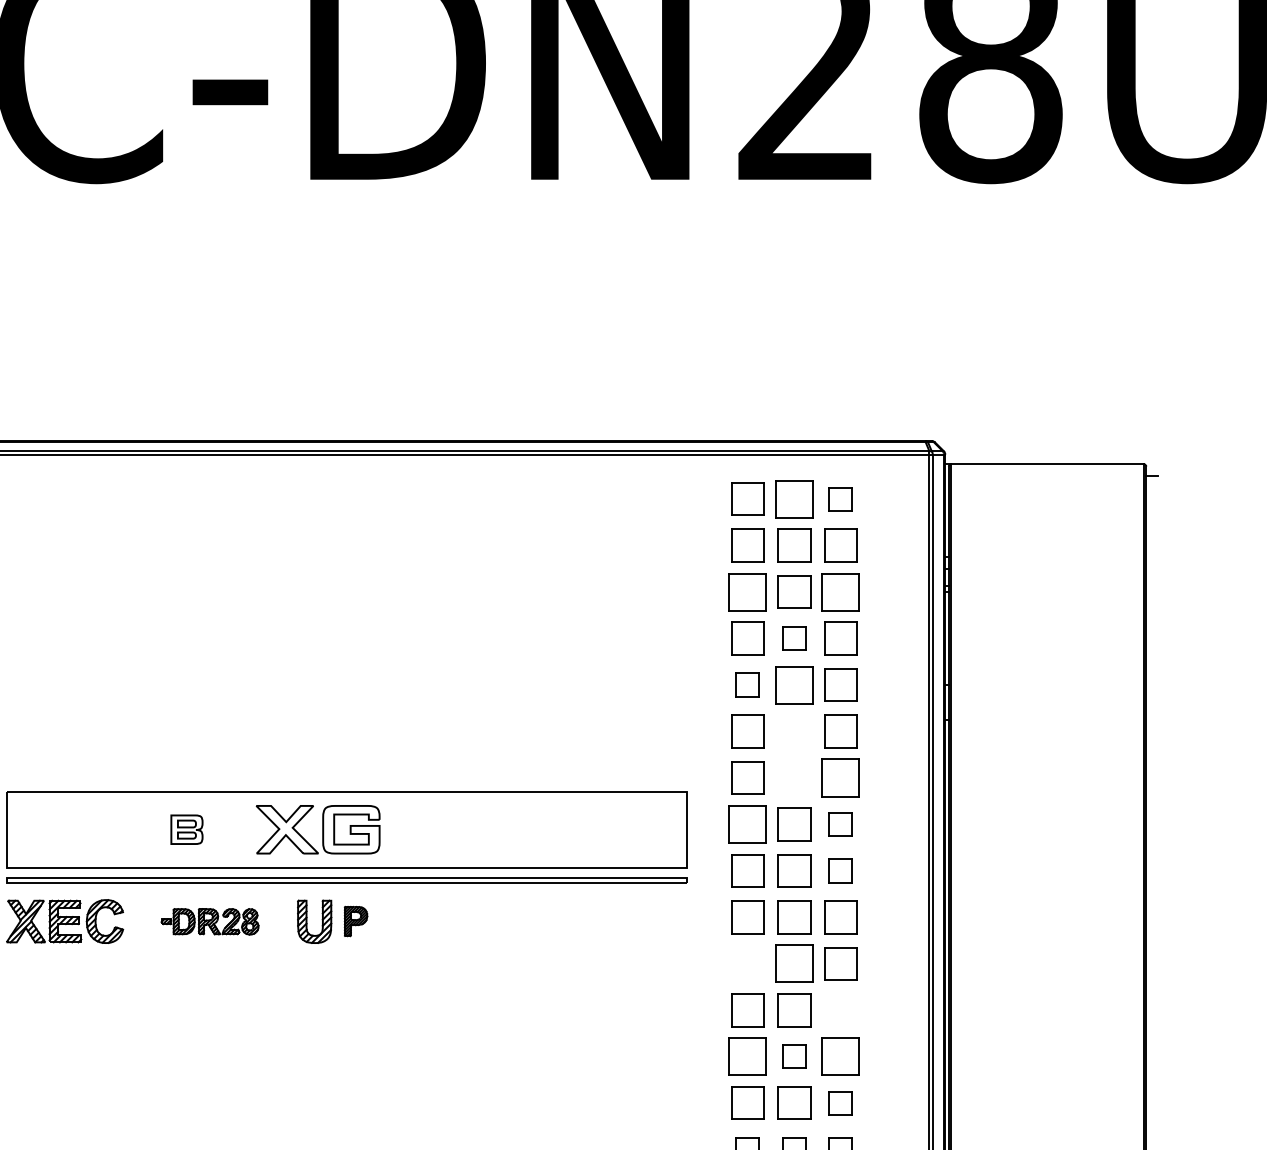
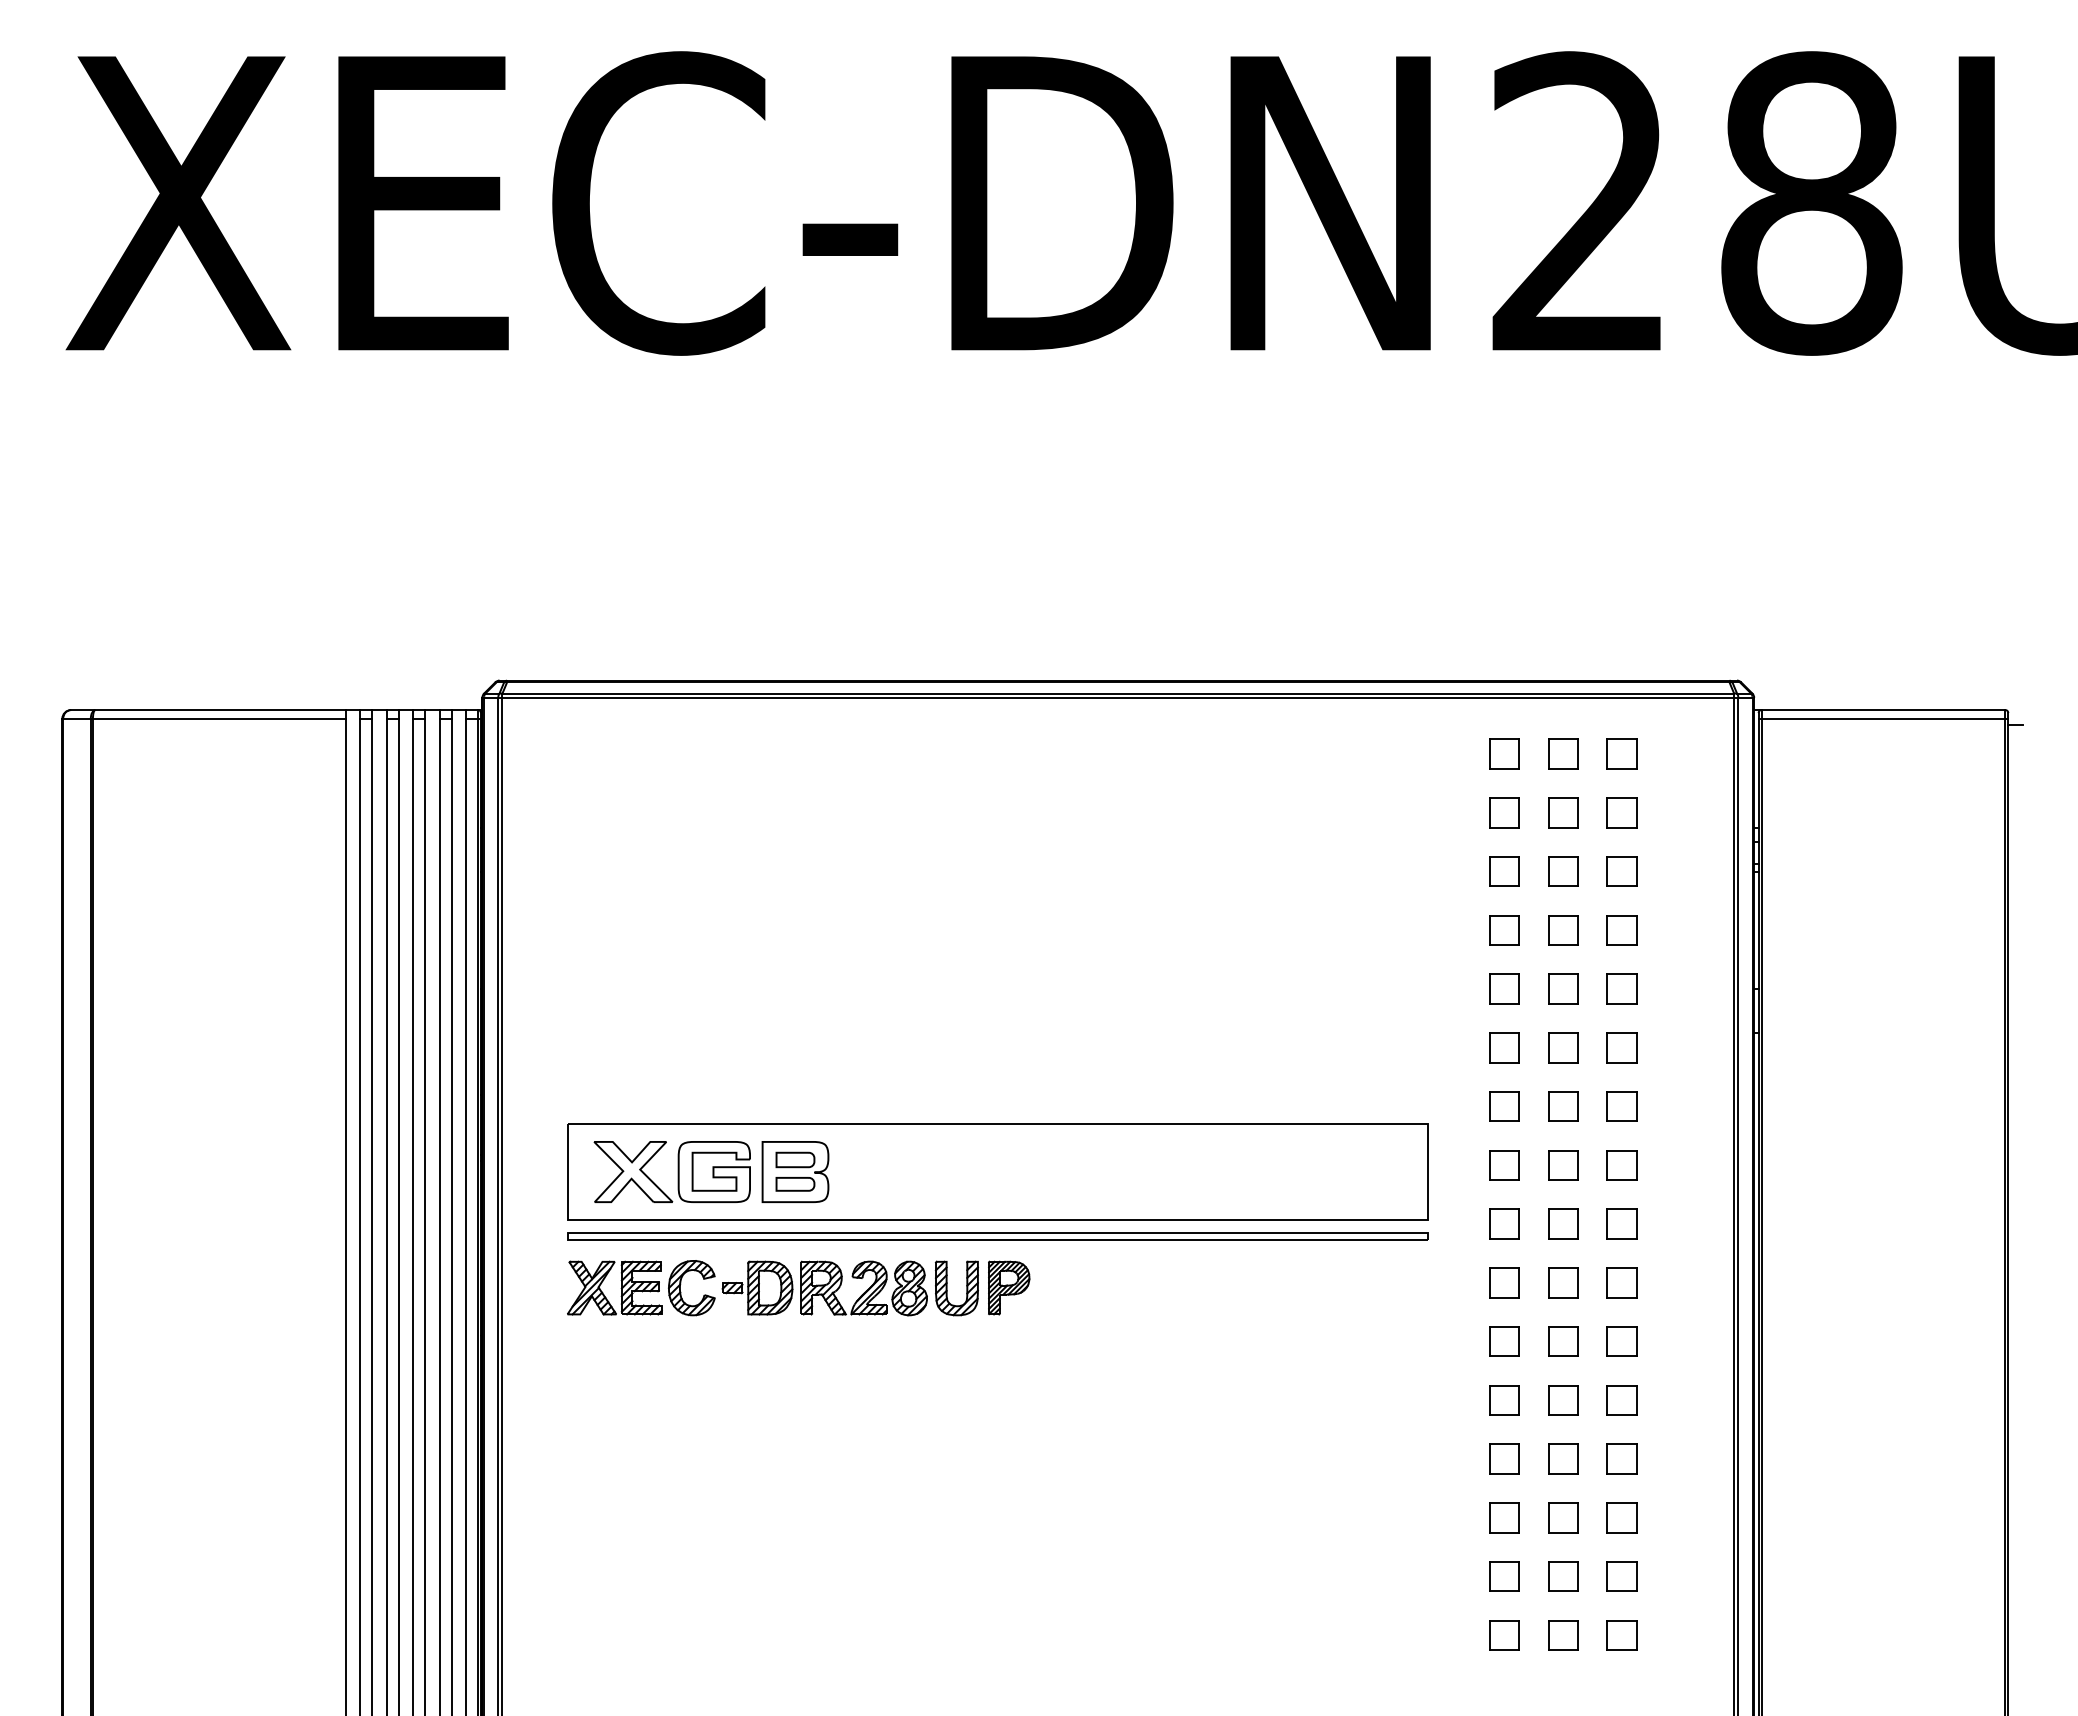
line: (1047, 470) -> (1883, 718), added
part: (747, 498) -> (1504, 753), size x0.71
part: (794, 498) -> (1563, 753), size x0.62
part: (747, 545) -> (1504, 812), size x0.71
part: (794, 545) -> (1563, 812), size x0.71
part: (840, 545) -> (1621, 812), size x0.71
part: (747, 592) -> (1504, 871), size x0.62
part: (794, 592) -> (1563, 871), size x0.71
part: (840, 592) -> (1621, 871), size x0.62
part: (747, 638) -> (1504, 930), size x0.71
part: (840, 638) -> (1621, 930), size x0.71
part: (794, 684) -> (1563, 988), size x0.62
part: (840, 684) -> (1621, 988), size x0.71
part: (747, 731) -> (1504, 1047), size x0.71
part: (794, 731) -> (1563, 1047), added
part: (840, 731) -> (1621, 1047), size x0.71
part: (747, 777) -> (1504, 1106), size x0.71
part: (794, 777) -> (1563, 1106), added
part: (840, 777) -> (1621, 1106), size x0.62
part: (747, 824) -> (1504, 1165), size x0.62
part: (794, 824) -> (1563, 1165), size x0.71
part: (186, 829) -> (795, 1171), size x1.67
part: (317, 829) -> (671, 1171), moved
part: (747, 870) -> (1504, 1223), size x0.71
part: (794, 870) -> (1563, 1223), size x0.71
part: (747, 917) -> (1504, 1282), size x0.71
part: (794, 917) -> (1563, 1282), size x0.71
part: (840, 917) -> (1621, 1282), size x0.71
part: (209, 921) -> (824, 1288), size x1.67
part: (356, 921) -> (1009, 1287), size x1.43
part: (747, 963) -> (1504, 1341), added
part: (794, 963) -> (1563, 1341), size x0.62
part: (840, 963) -> (1621, 1341), size x0.71
part: (747, 1010) -> (1504, 1400), size x0.71
part: (794, 1010) -> (1563, 1400), size x0.71
part: (840, 1010) -> (1621, 1400), added
part: (747, 1056) -> (1504, 1458), size x0.62
part: (840, 1056) -> (1621, 1458), size x0.62
part: (747, 1103) -> (1504, 1517), size x0.71
part: (794, 1103) -> (1563, 1517), size x0.71

